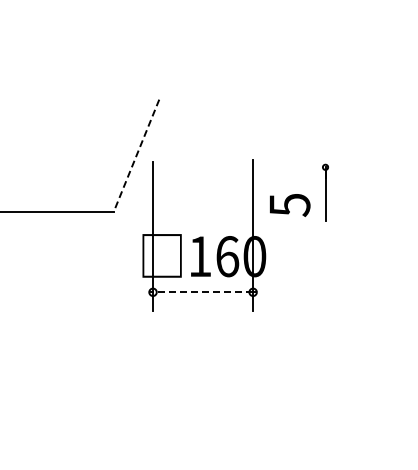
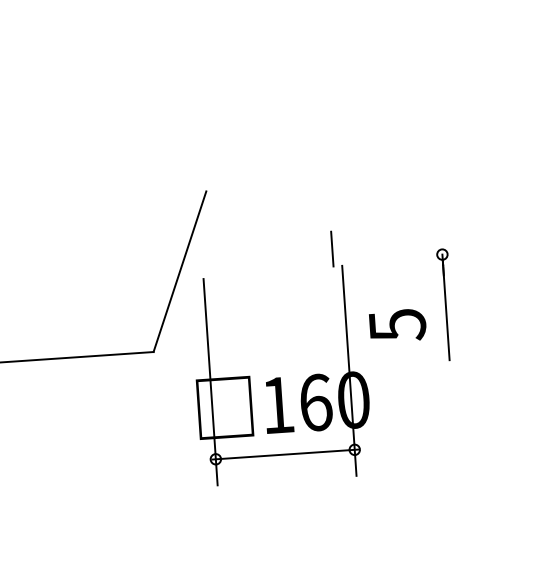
line: (246, 146) -> (331, 248), added
line: (136, 155) -> (179, 271), dashed -> solid
part: (325, 192) -> (445, 304), size x1.43
line: (202, 292) -> (284, 454), dashed -> solid

